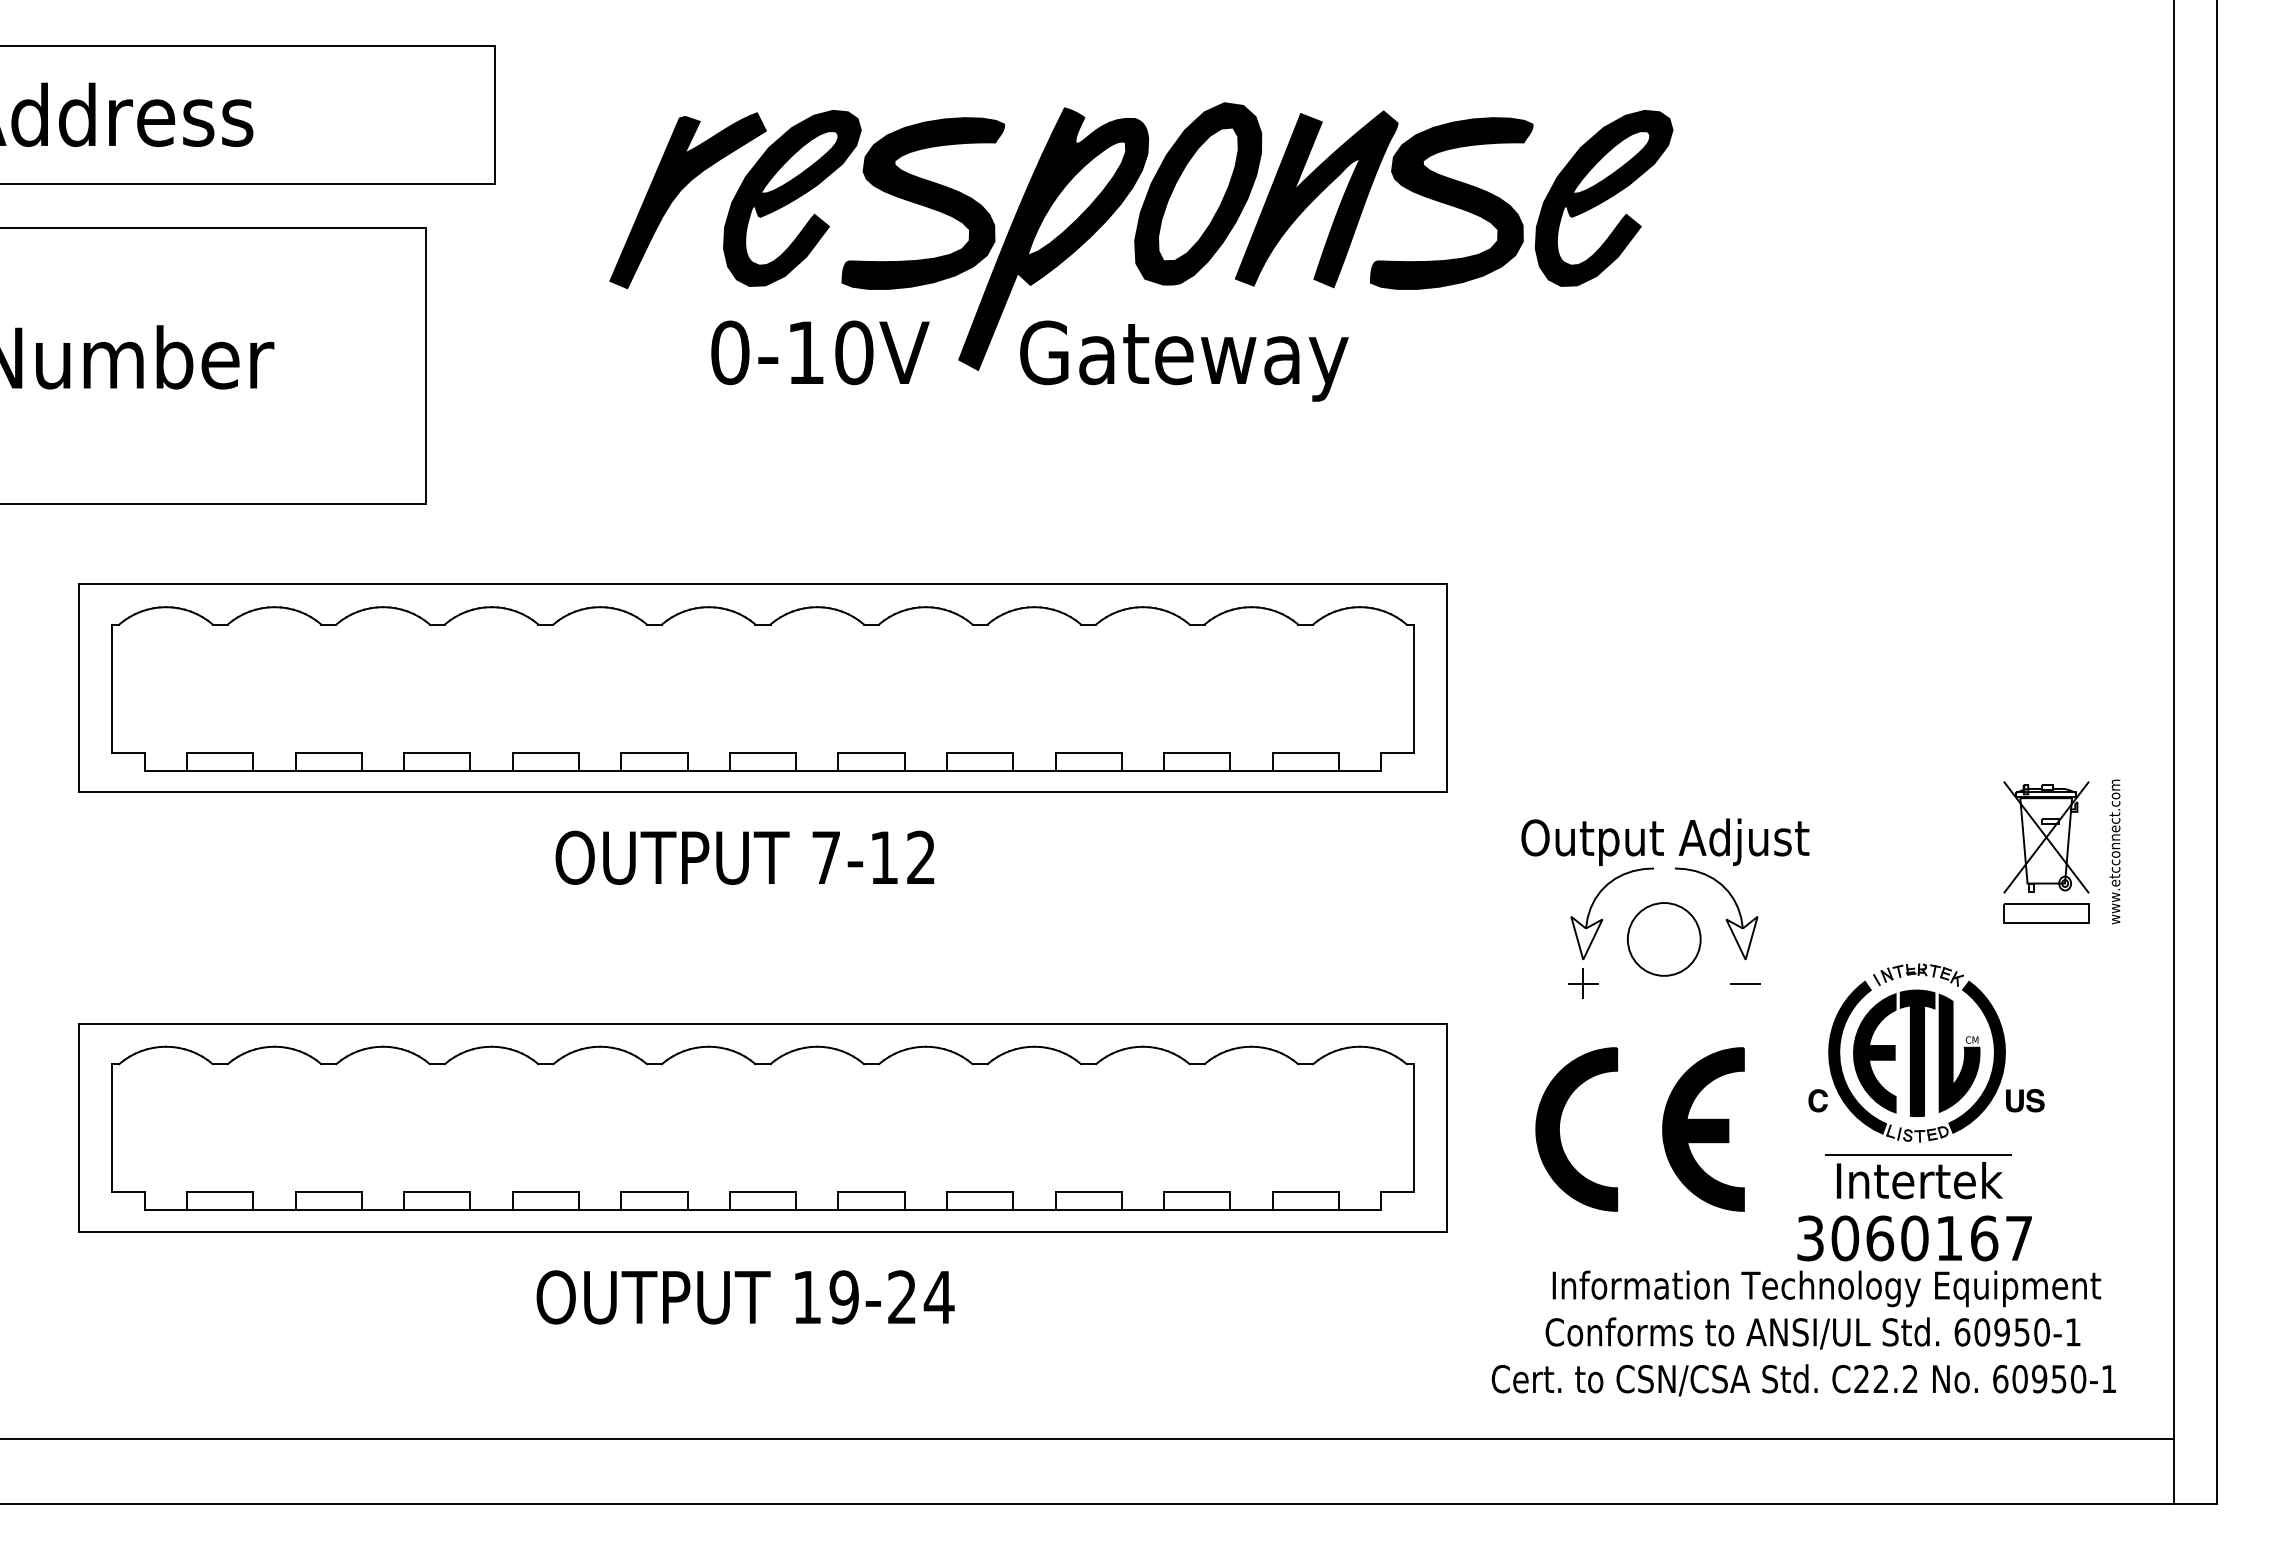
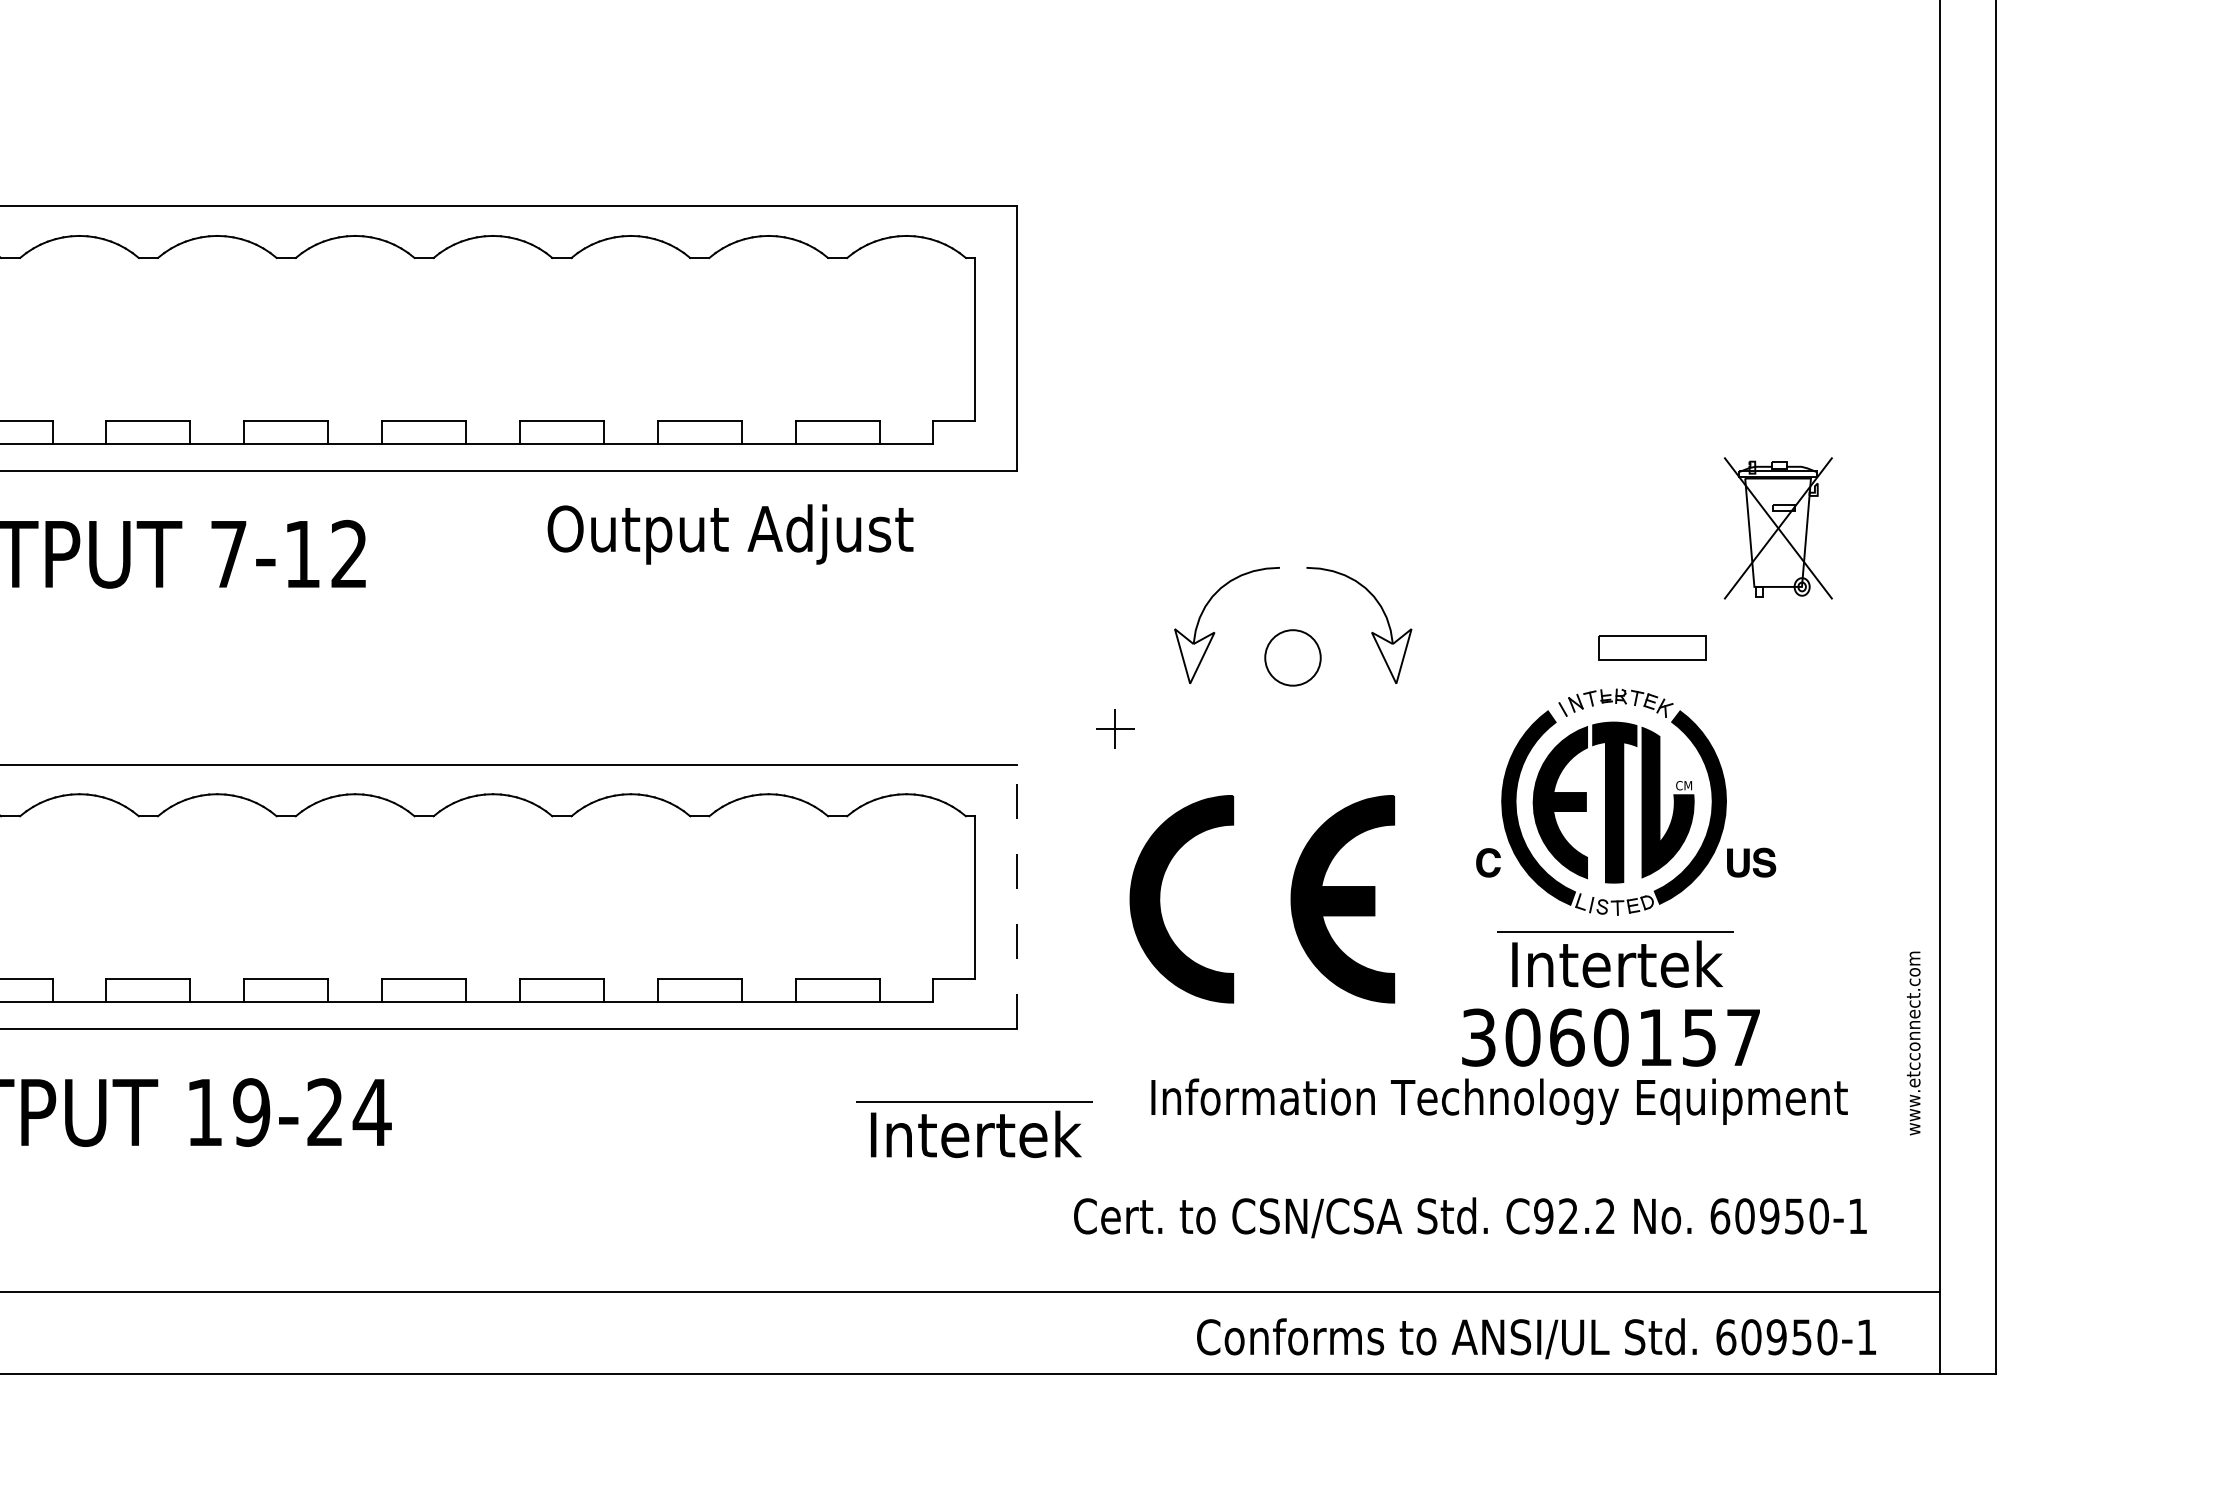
text: (1665, 841) -> (730, 533), moved
text: (2114, 851) -> (1913, 1042), moved
part: (2046, 913) -> (1652, 647), moved
circle: (1663, 939) -> (1292, 658), size x0.6
part: (1583, 983) -> (1115, 729), moved
line: (1745, 983) -> (1396, 713), removed
line: (1446, 1127) -> (1016, 896), solid -> dashed
text: (1984, 1238) -> (1699, 1037), 3060167 -> 3060157
part: (1413, 1310) -> (974, 1129), added
text: (1812, 1333) -> (1535, 1338), moved
text: (1861, 1379) -> (1543, 1216), C22.2 -> C92.2

